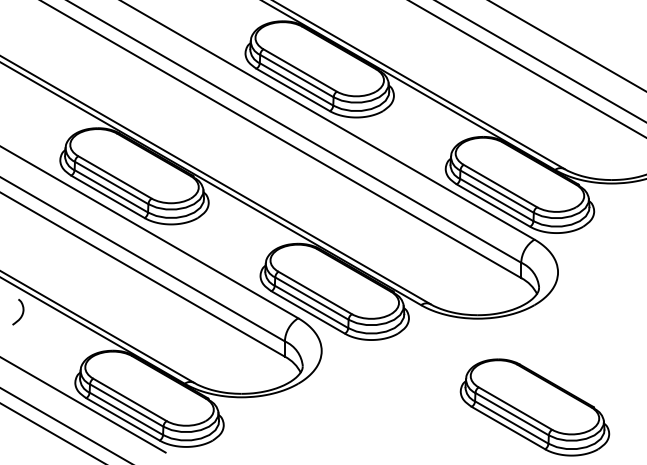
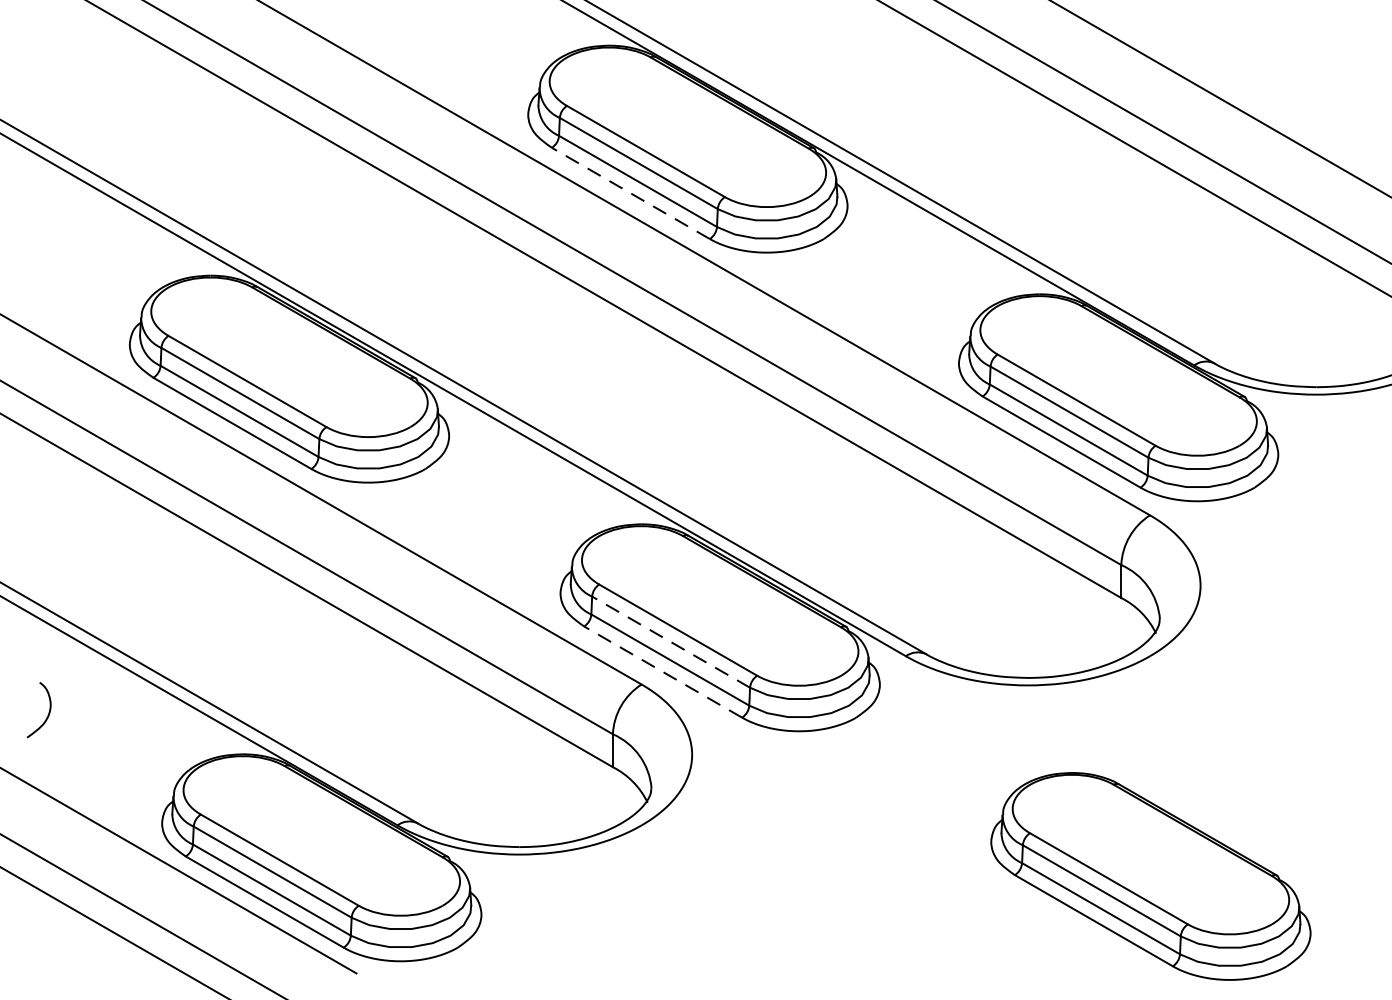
line: (292, 89) -> (629, 192), solid -> dashed
line: (311, 298) -> (670, 641), solid -> dashed
line: (307, 312) -> (661, 672), solid -> dashed
curve: (21, 314) -> (46, 715), moved

